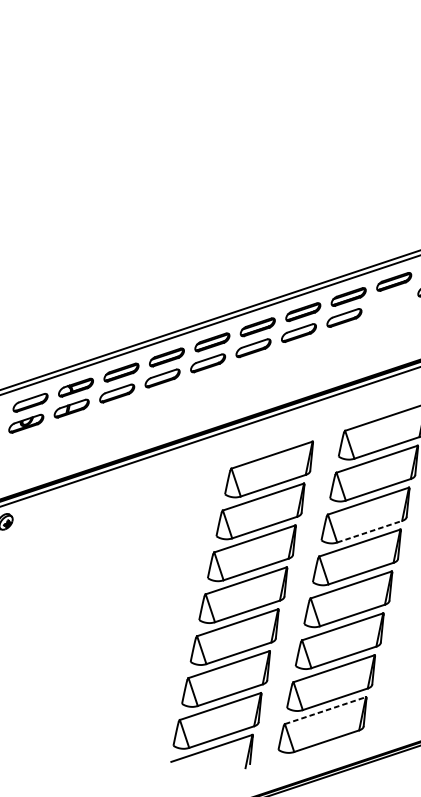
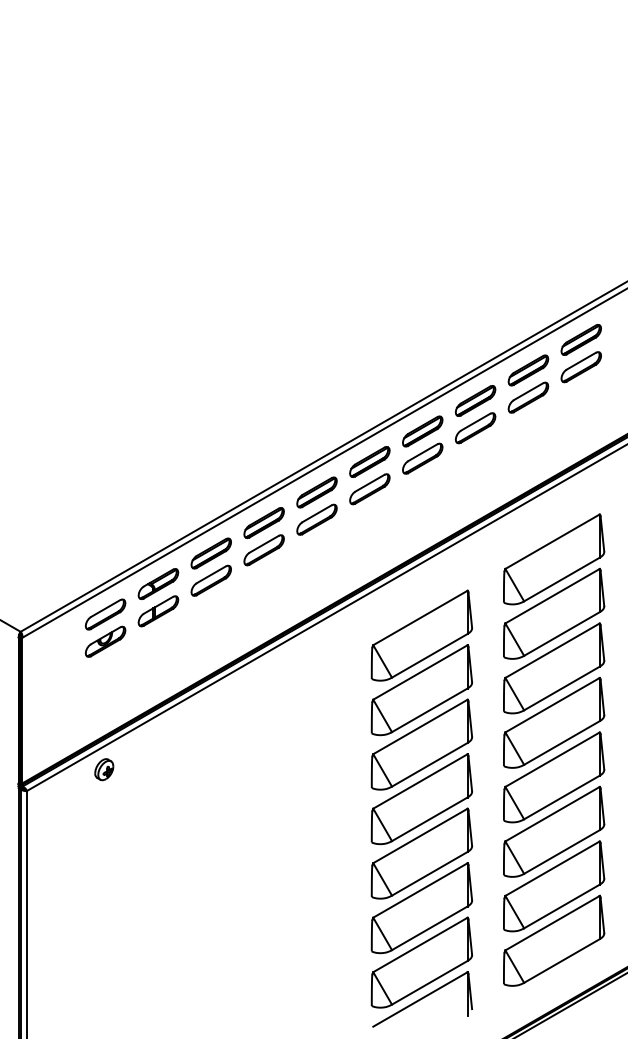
part: (389, 302) -> (528, 397), added
line: (369, 531) -> (561, 688), dashed -> solid
line: (325, 710) -> (552, 922), dashed -> solid

